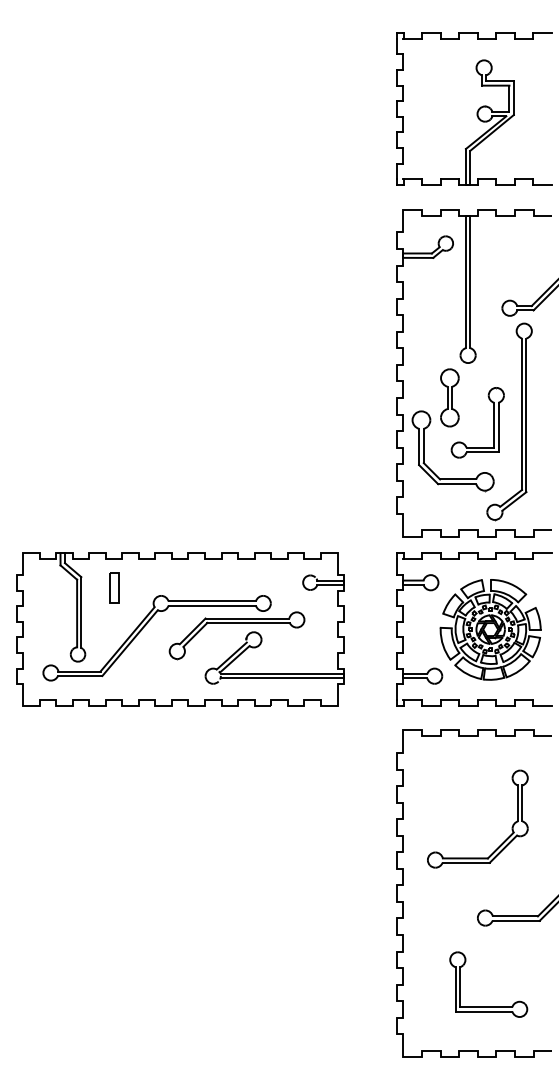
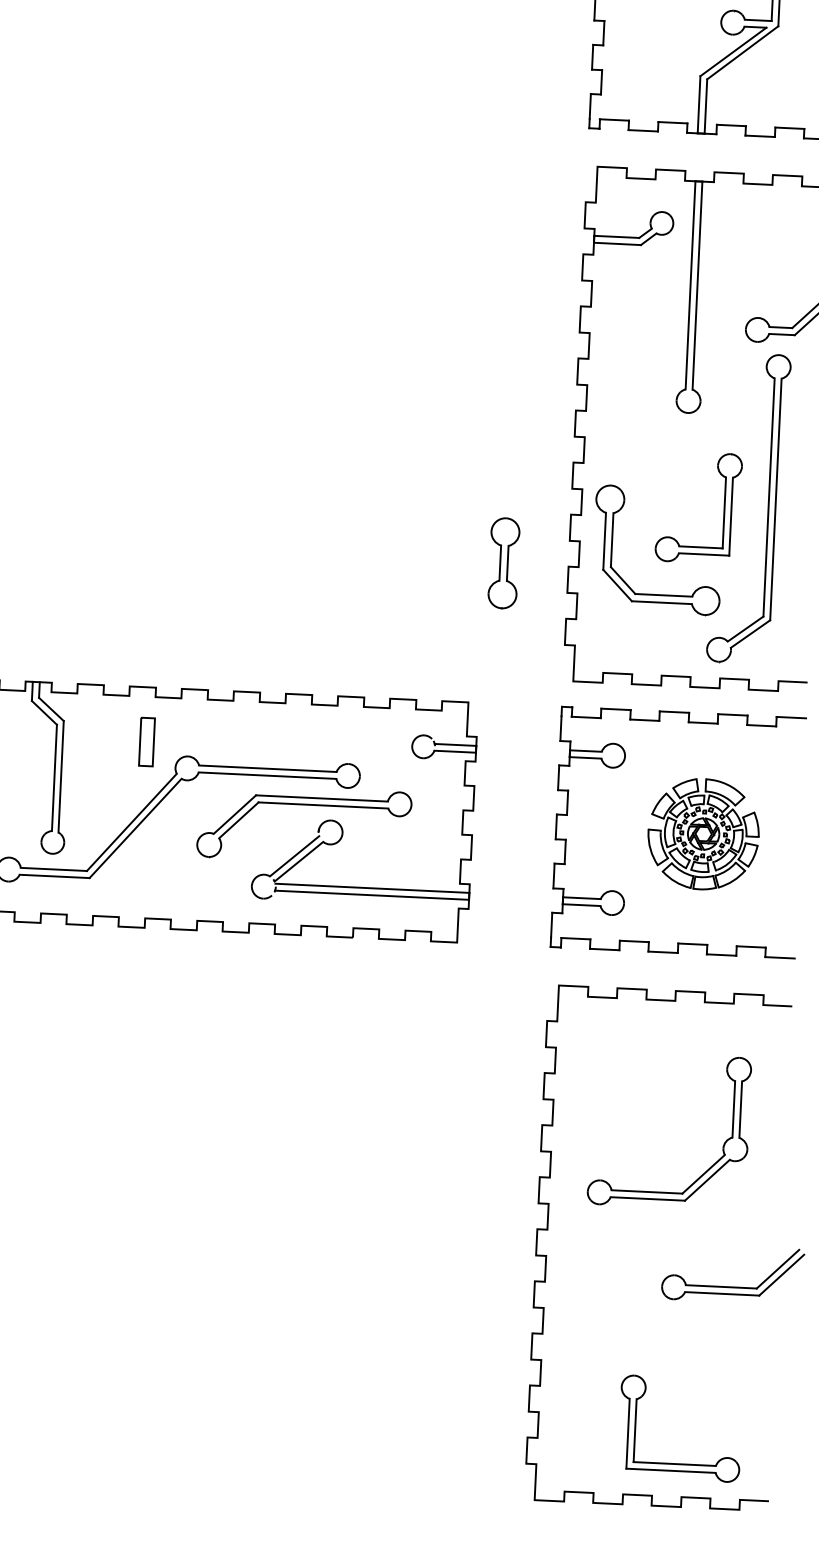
part: (449, 397) -> (503, 562), moved
part: (114, 587) -> (146, 741), moved
part: (490, 629) -> (703, 833), size x0.7
part: (488, 1006) -> (678, 1463), moved

